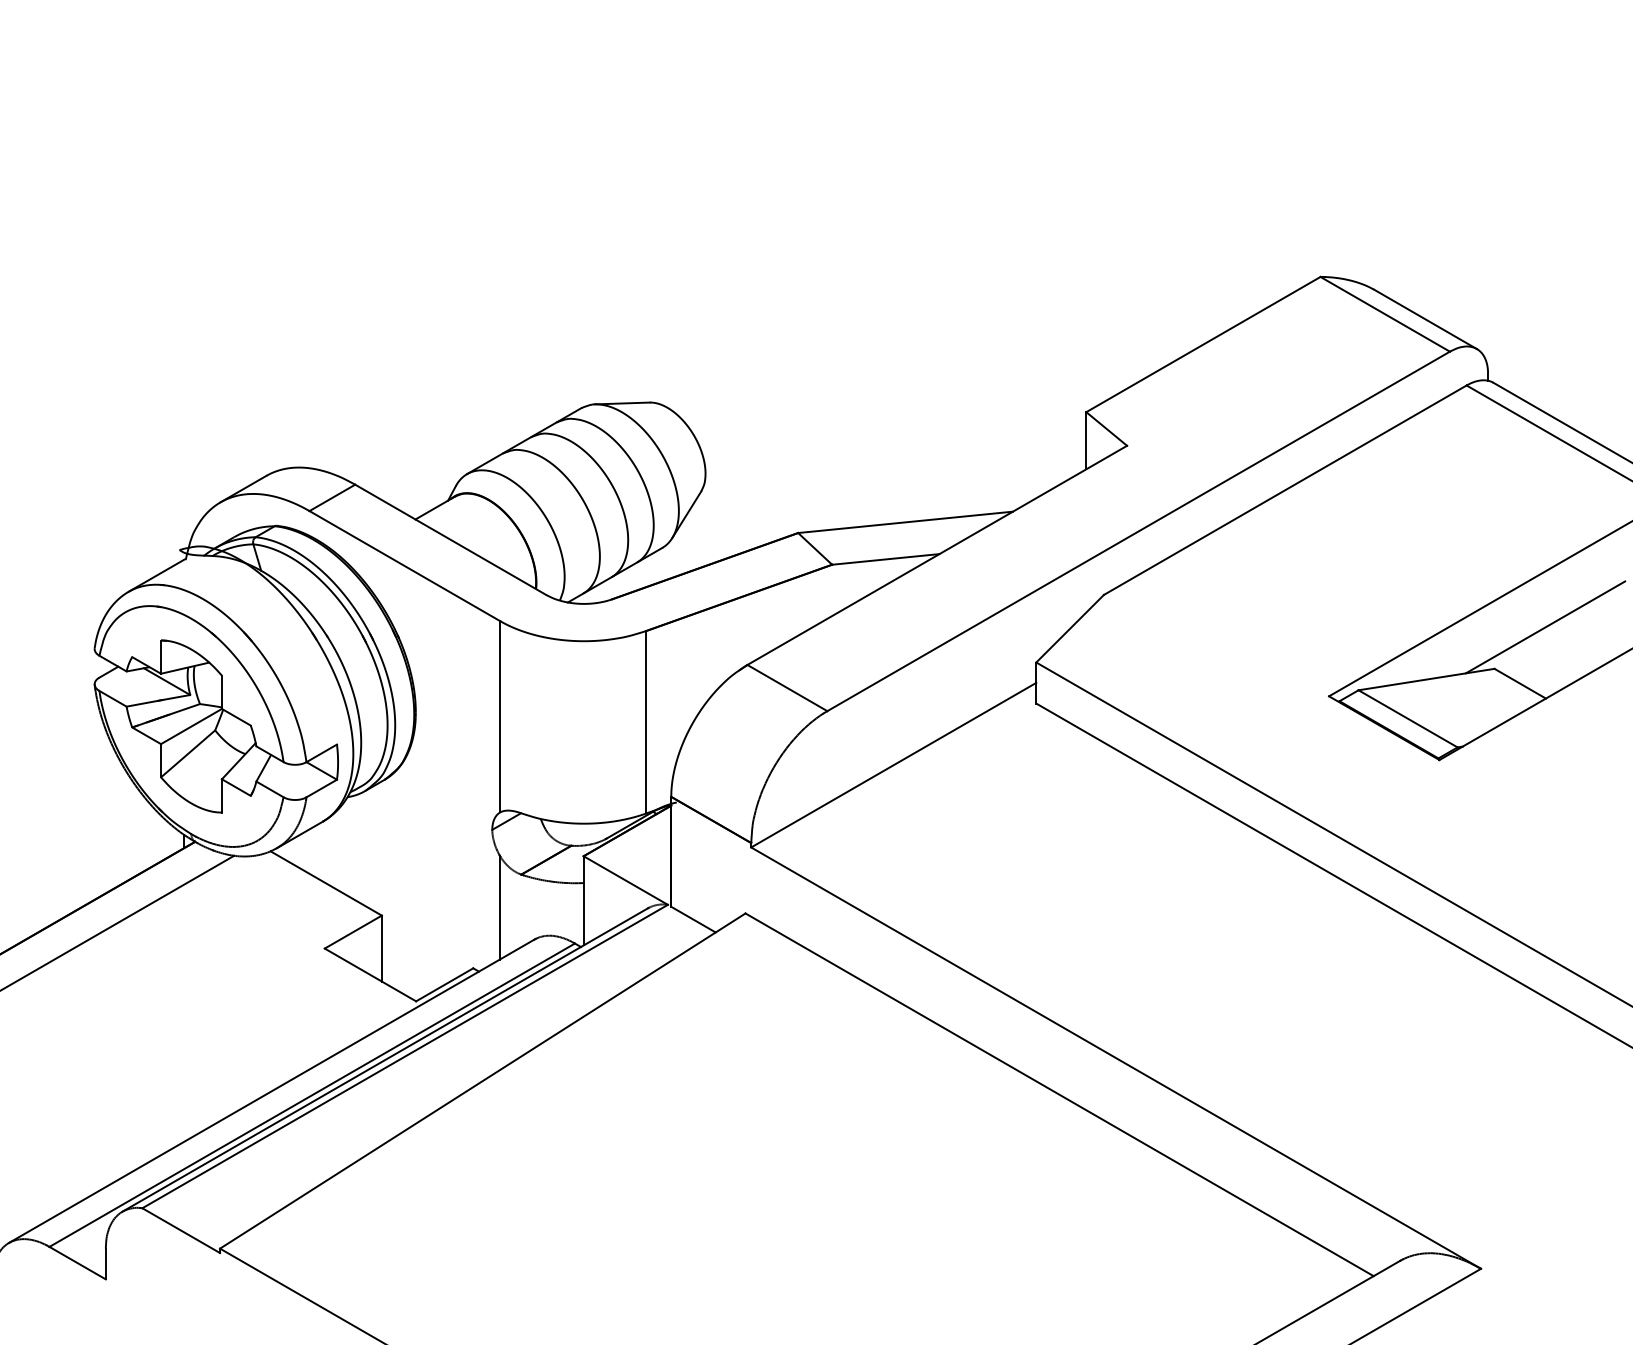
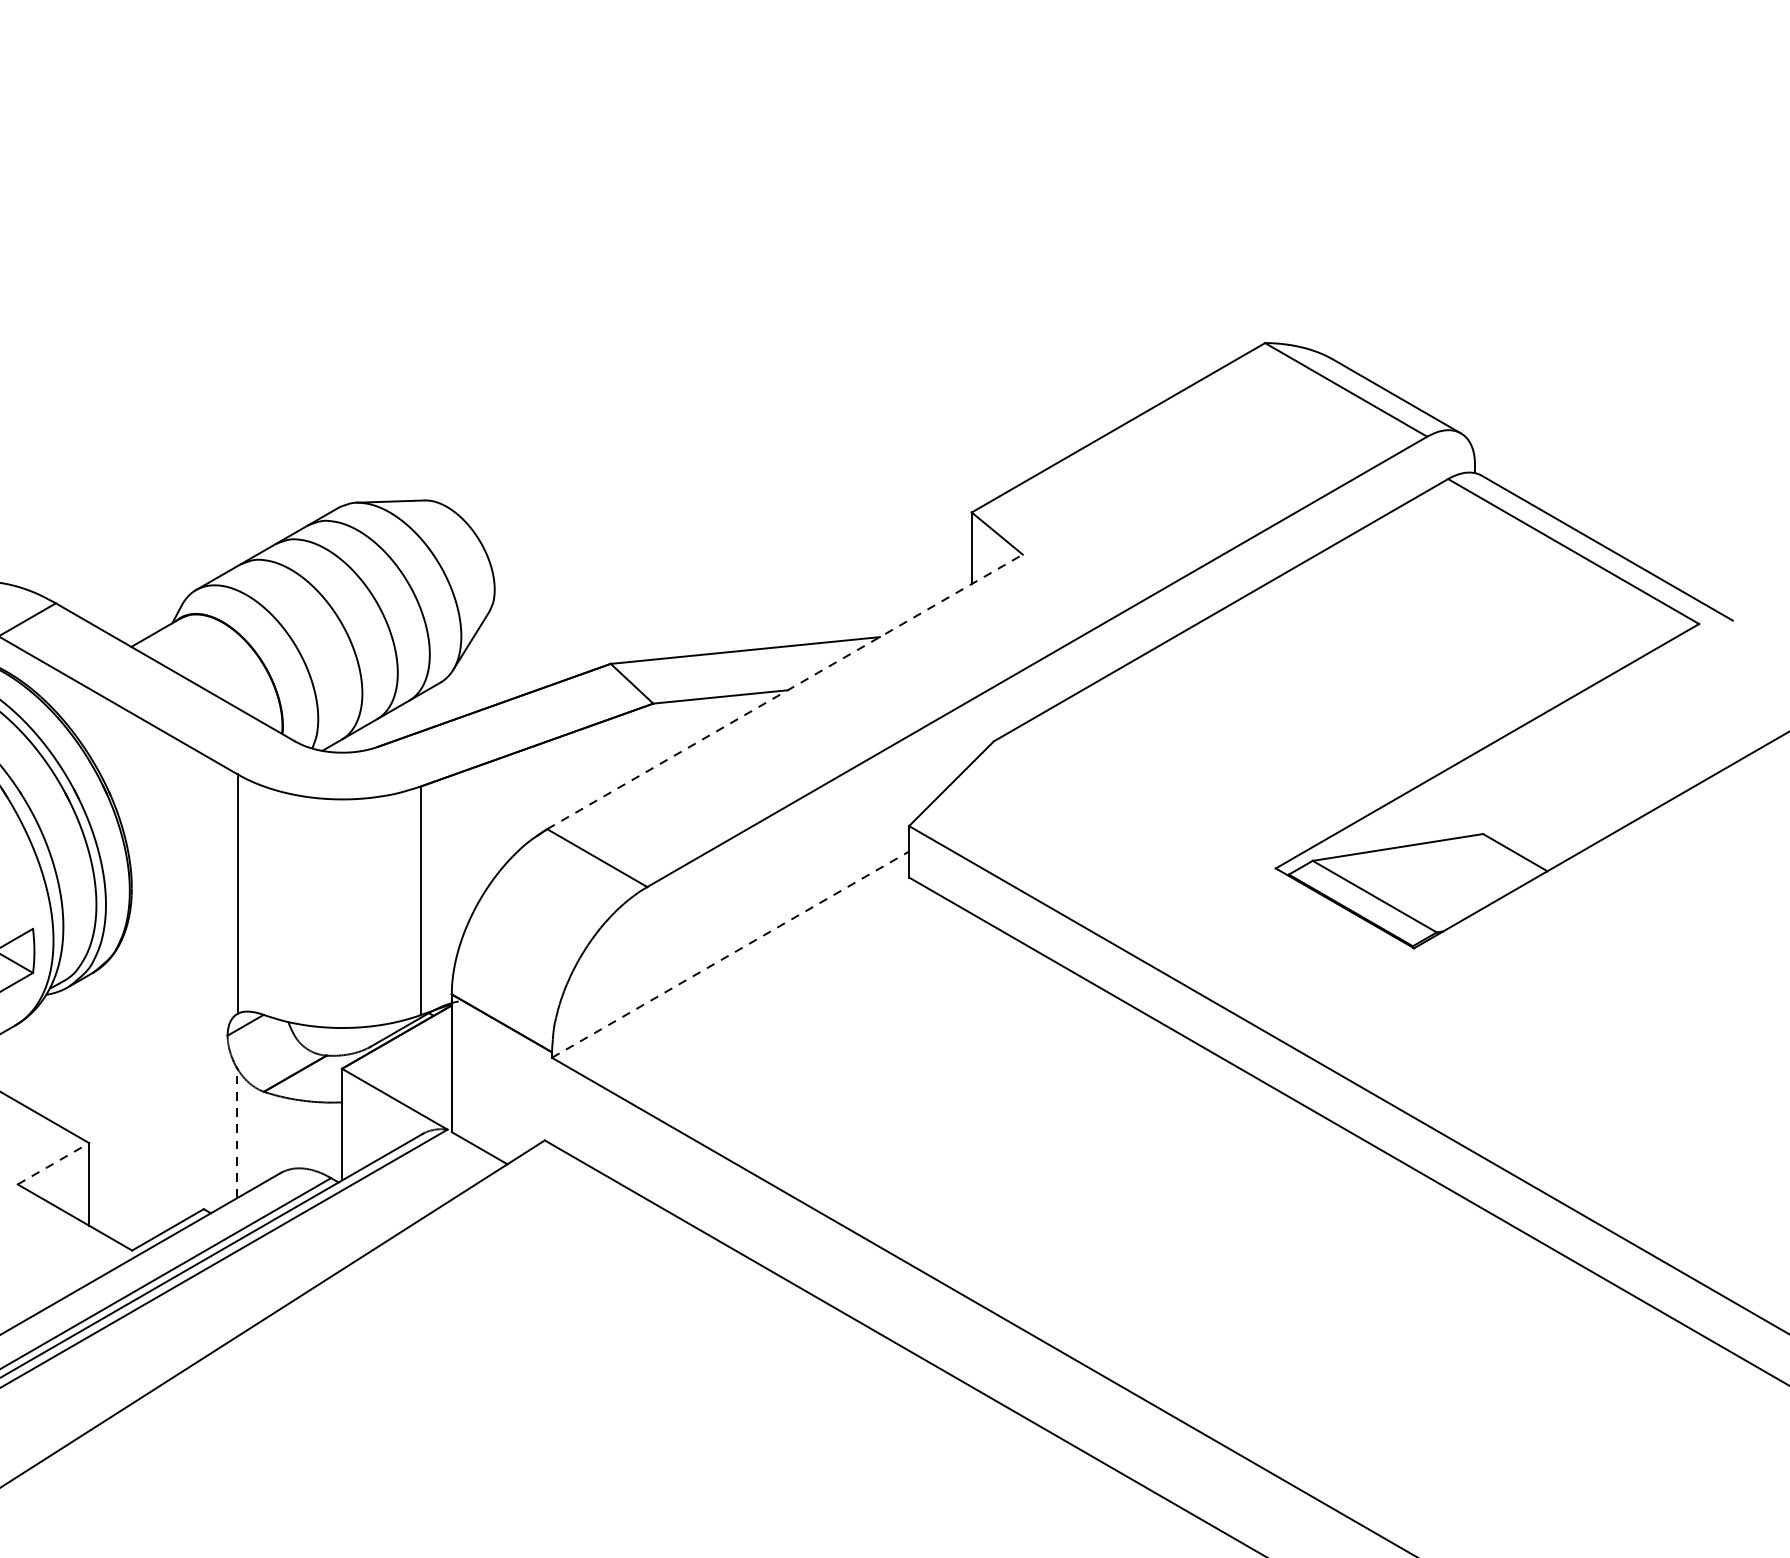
line: (937, 555) -> (785, 692), solid -> dashed
line: (1545, 627) -> (1546, 782), removed
line: (893, 765) -> (730, 955), solid -> dashed
line: (499, 907) -> (236, 1132), solid -> dashed
line: (353, 932) -> (53, 1164), solid -> dashed

